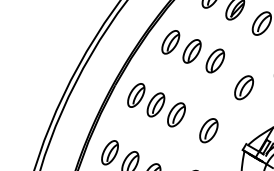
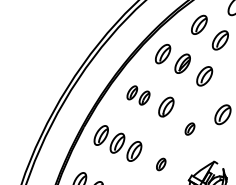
part: (181, 46) -> (138, 95), size x0.7
part: (243, 86) -> (189, 128), size x0.6
part: (209, 130) -> (161, 164), size x0.6

